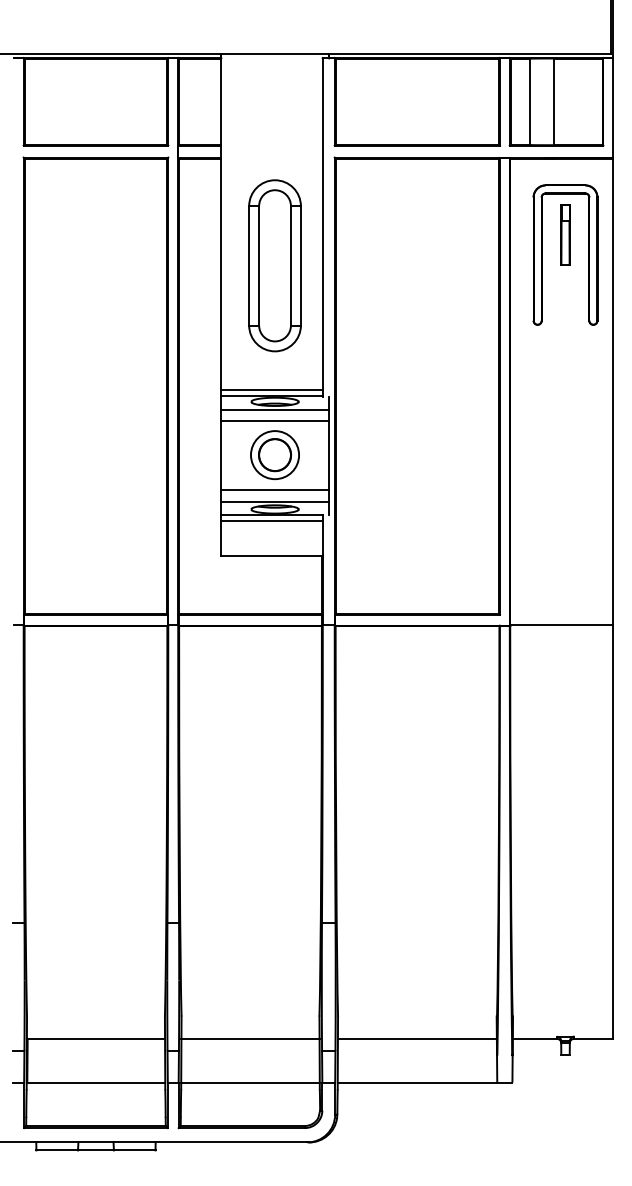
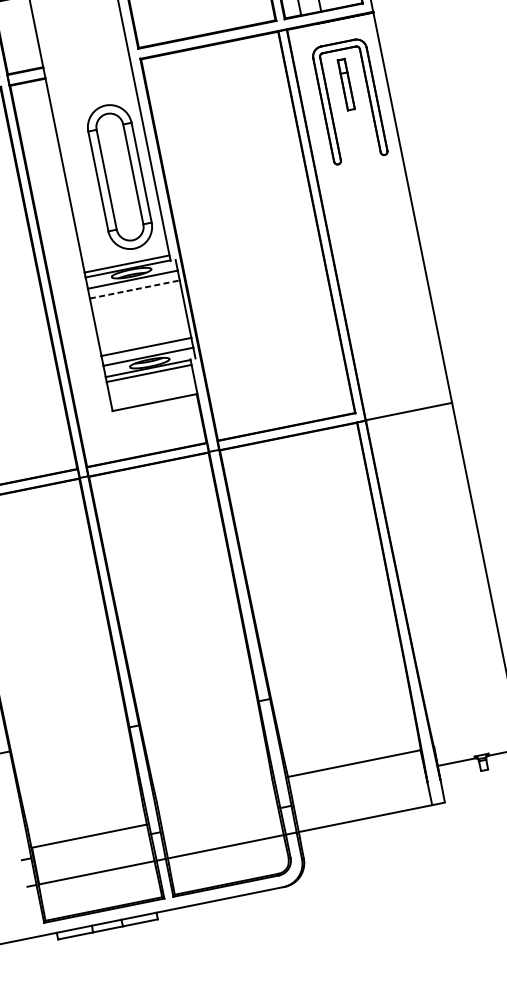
part: (274, 265) -> (119, 176), moved
line: (275, 421) -> (135, 289), solid -> dashed
part: (274, 455) -> (140, 318), removed
line: (250, 1038) -> (218, 809), removed
line: (416, 1038) -> (353, 763), moved

